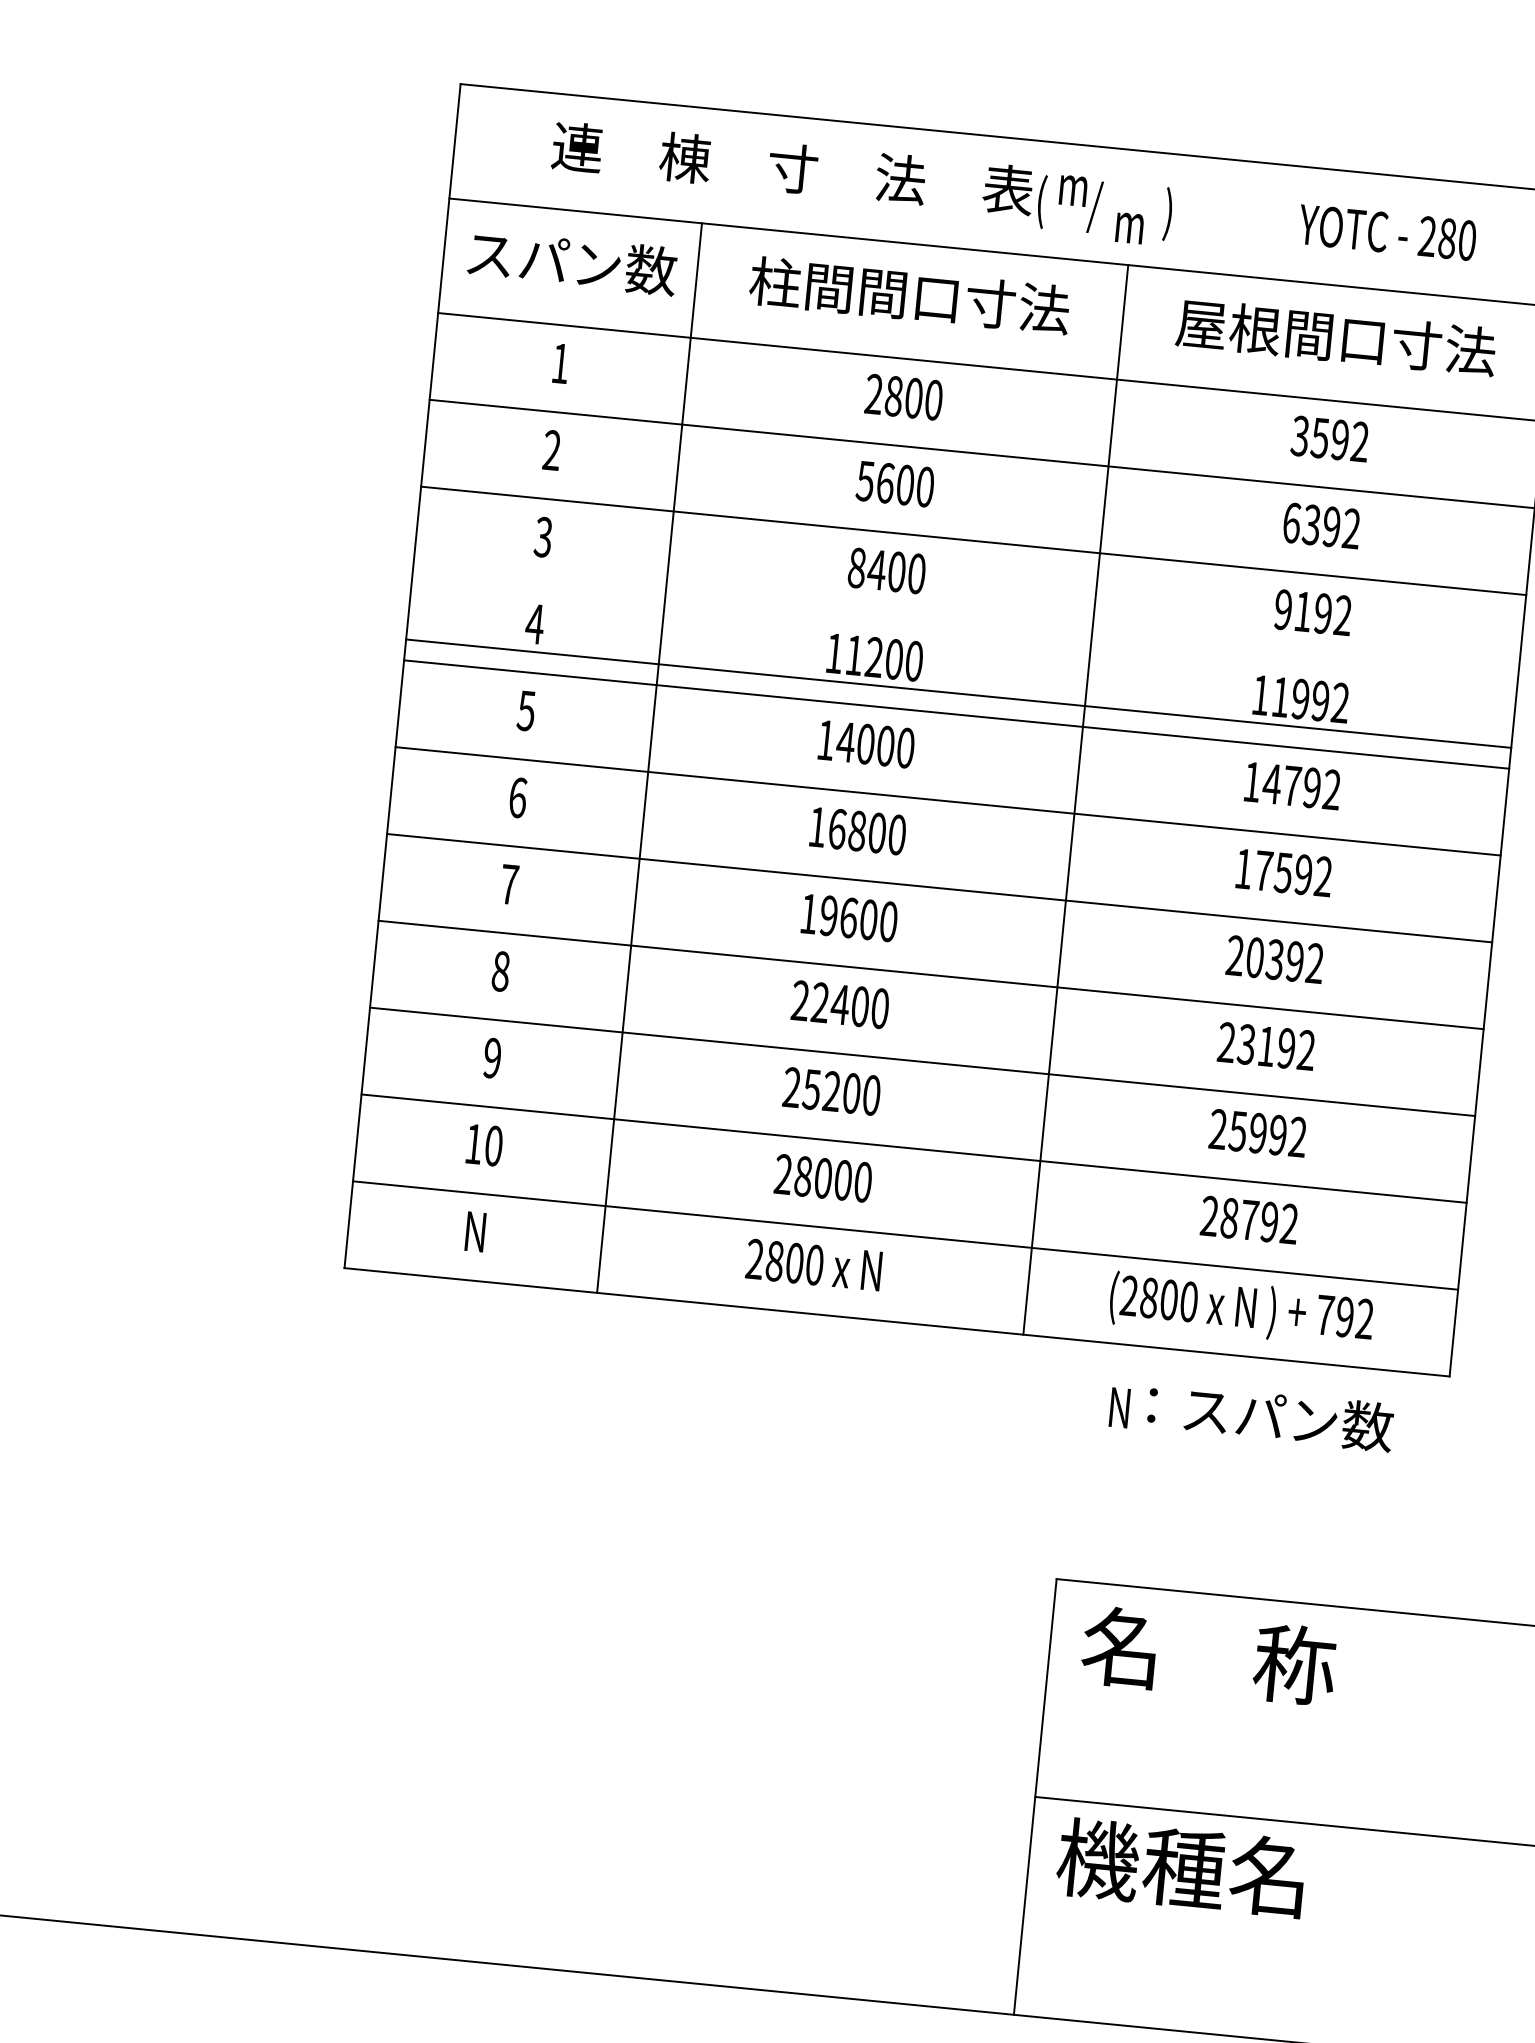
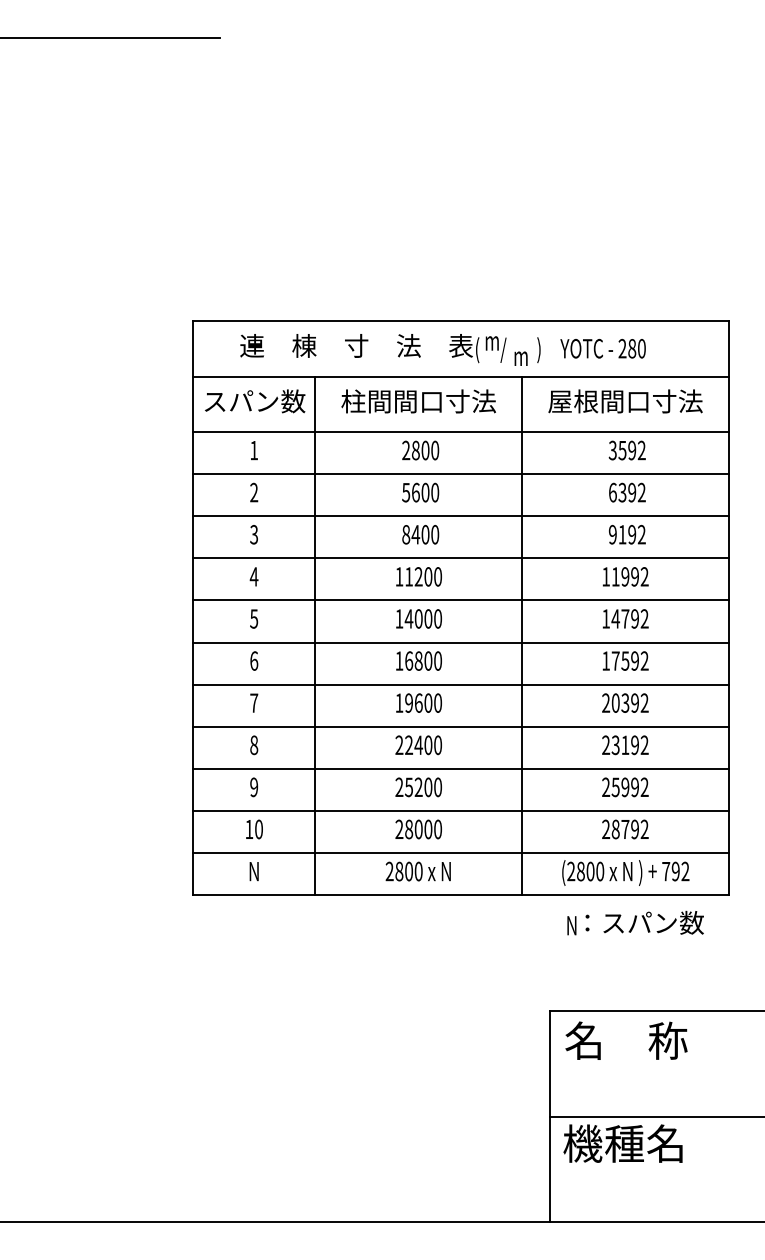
text: (1386, 232) -> (602, 348), moved
line: (957, 693) -> (460, 558), moved

